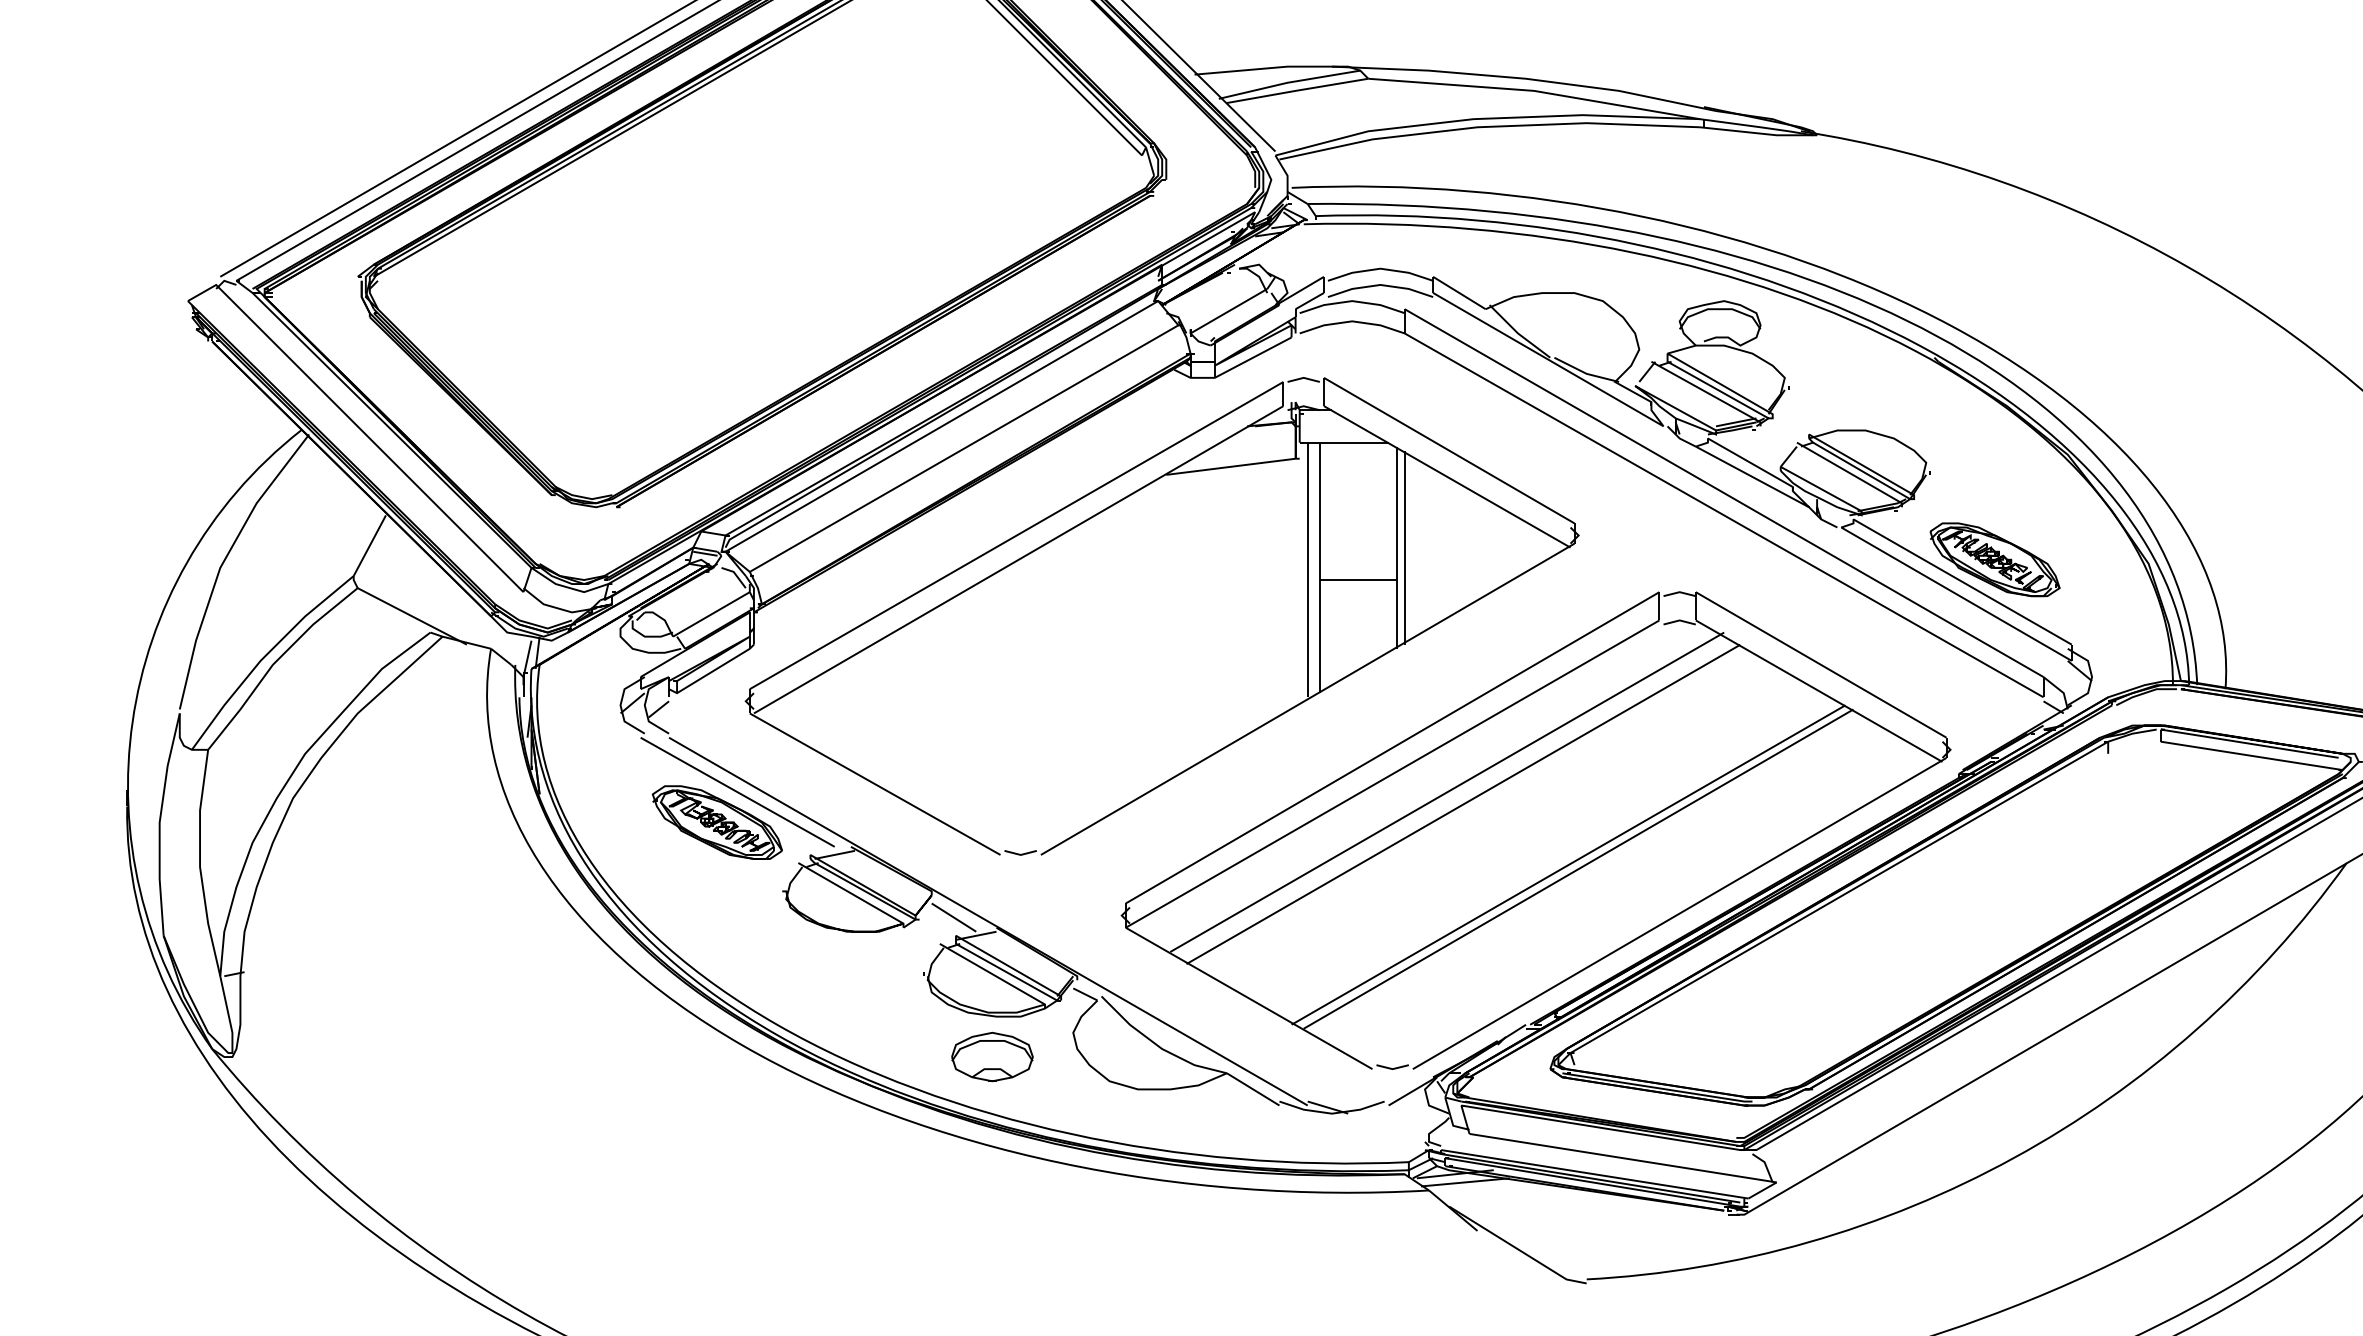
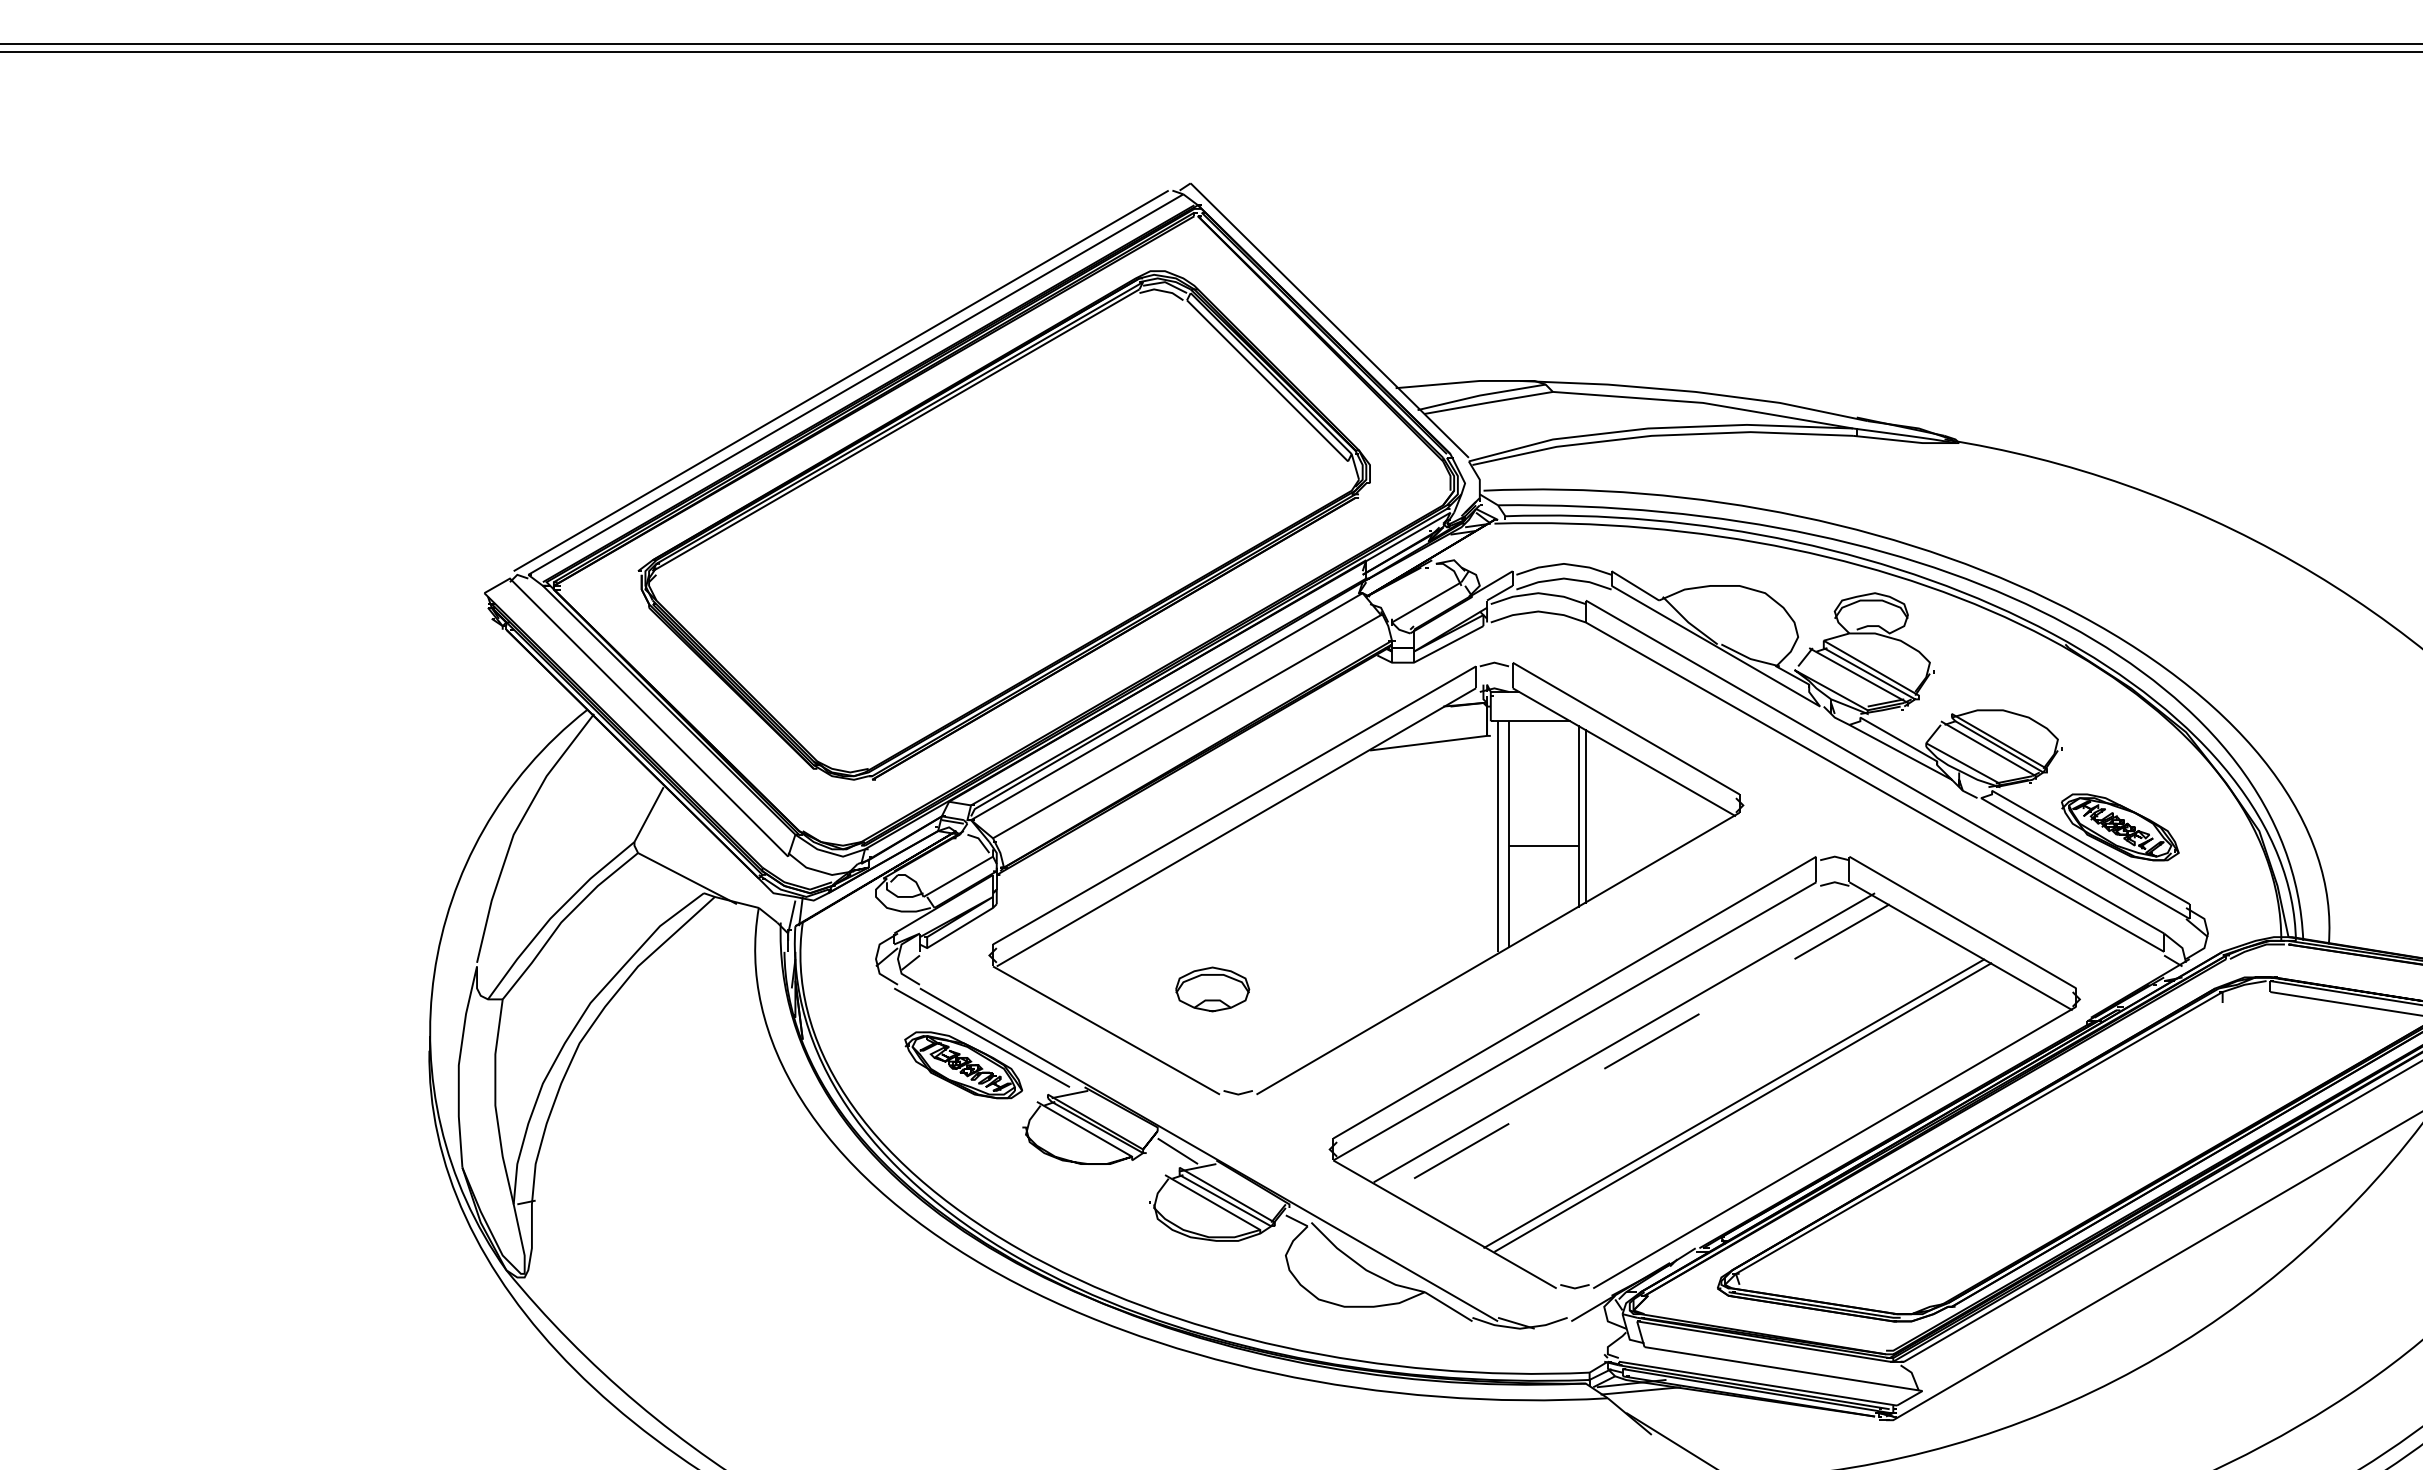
line: (1462, 805) -> (1638, 1049), solid -> dashed
part: (992, 1057) -> (1212, 989), moved

